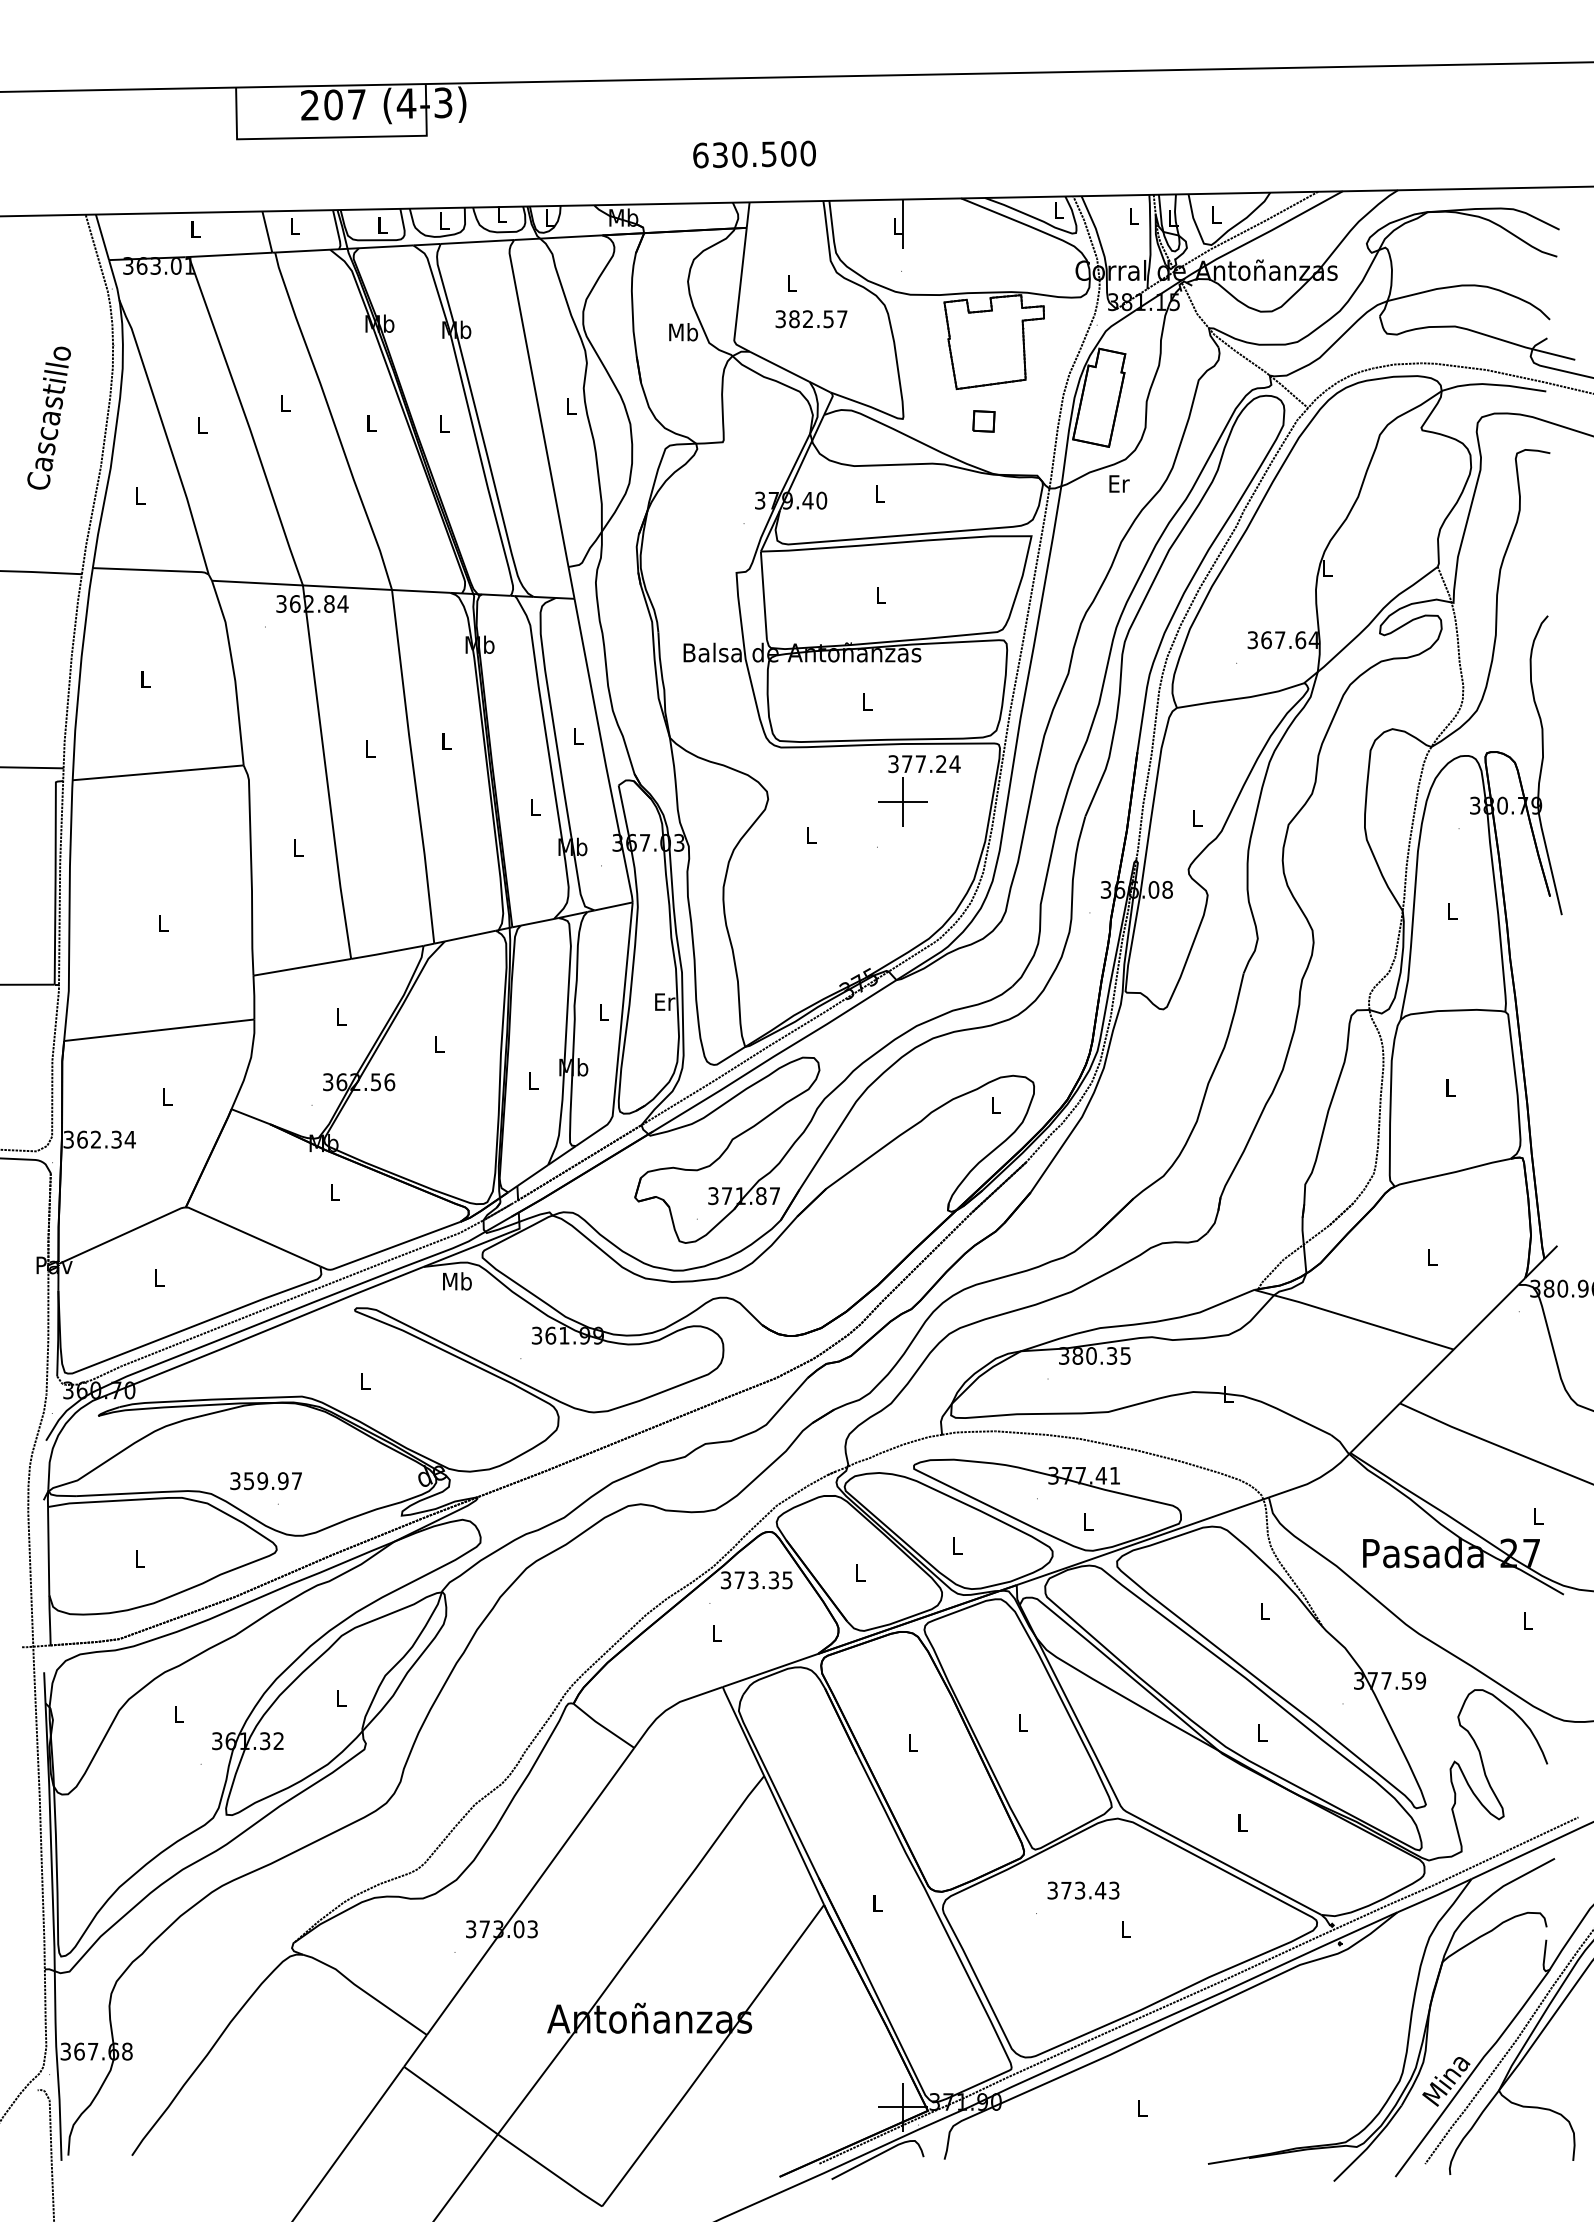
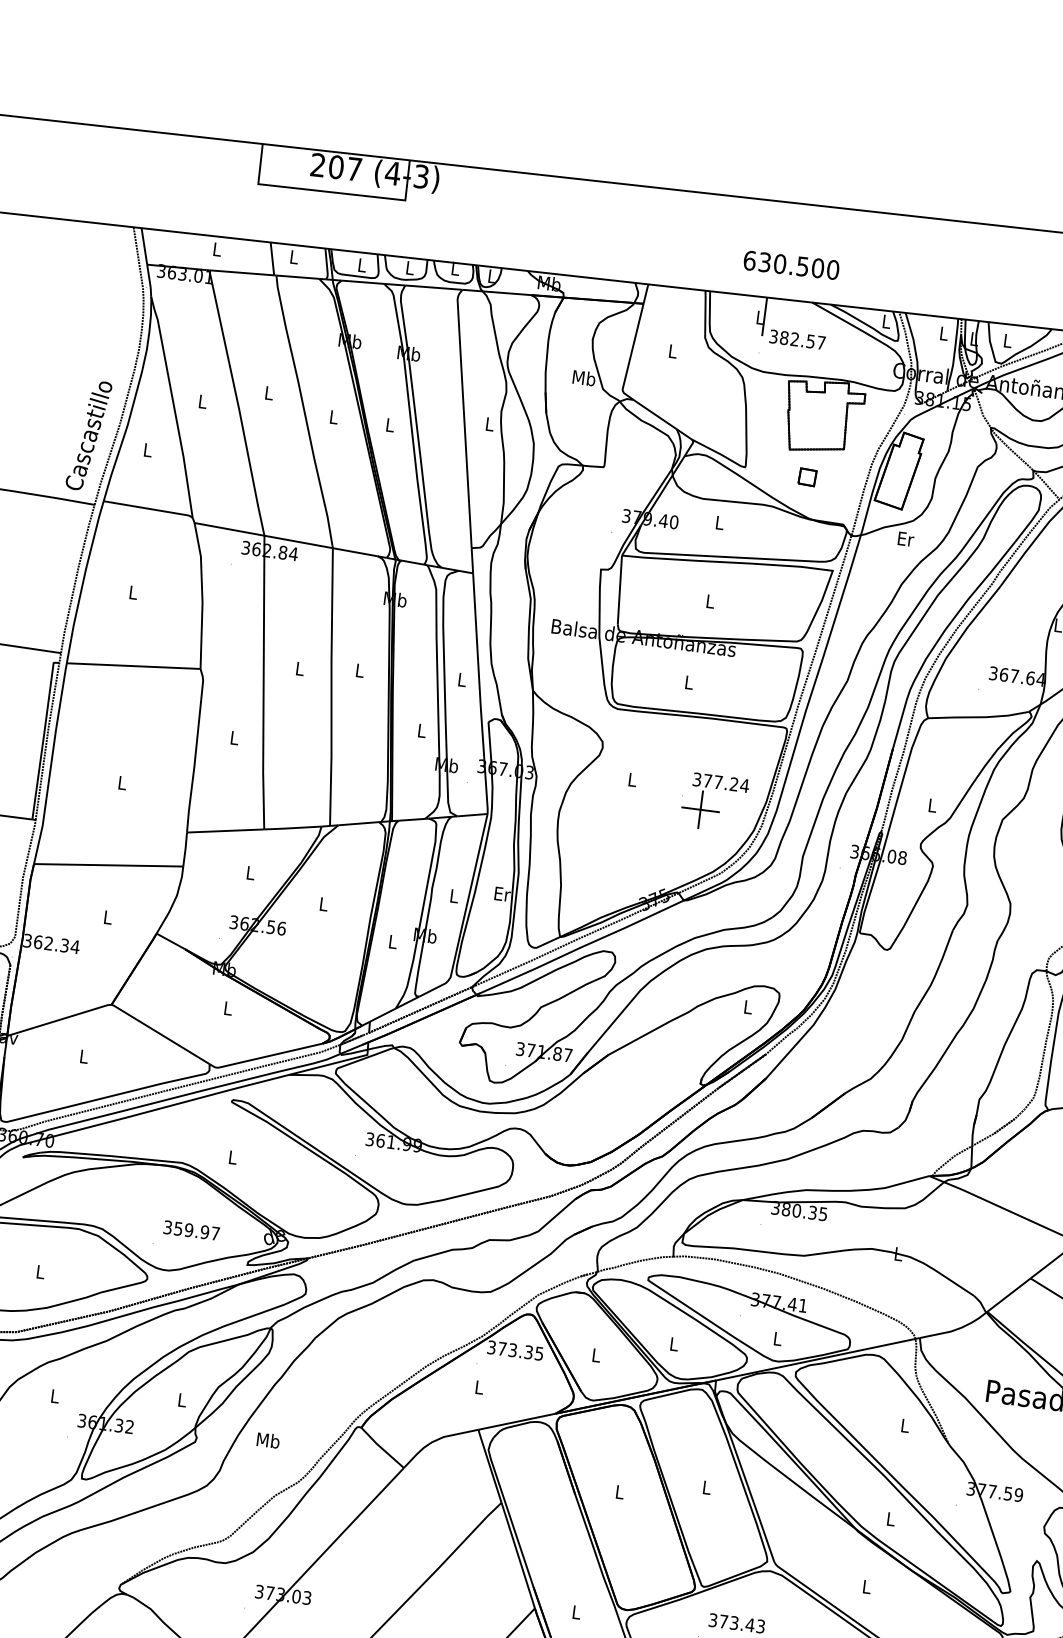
text: (754, 154) -> (791, 265), moved
text: (811, 319) -> (797, 340), moved
text: (48, 417) -> (88, 435), moved
part: (919, 801) -> (713, 811), moved
text: (457, 1281) -> (268, 1440), moved
text: (265, 1481) -> (191, 1230), moved

